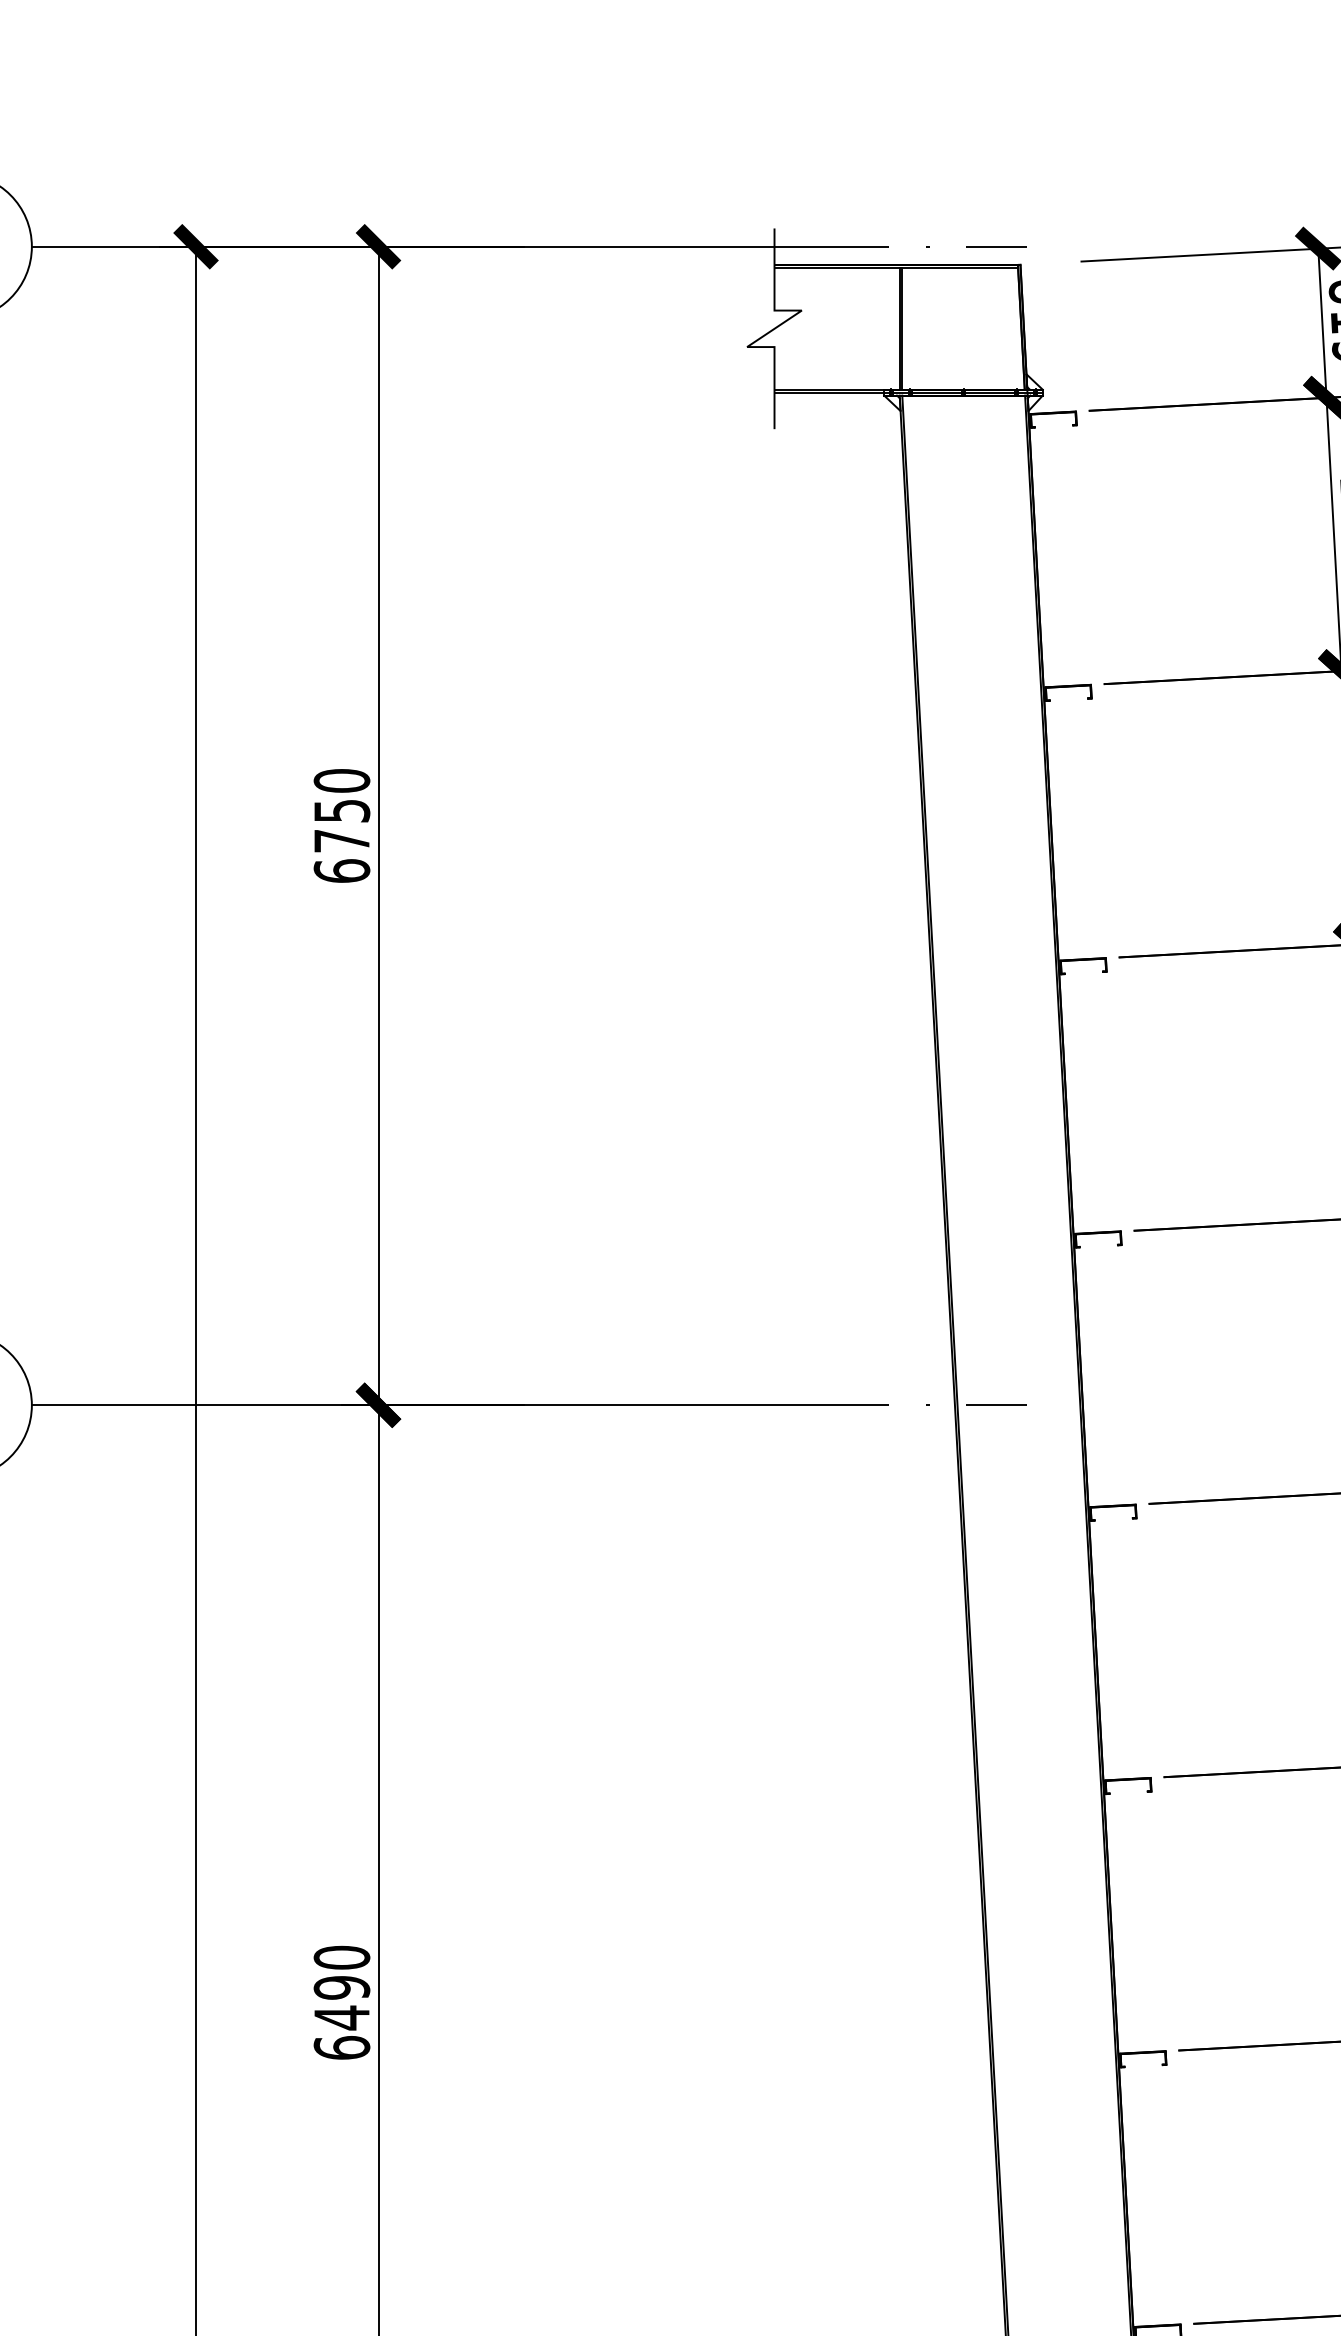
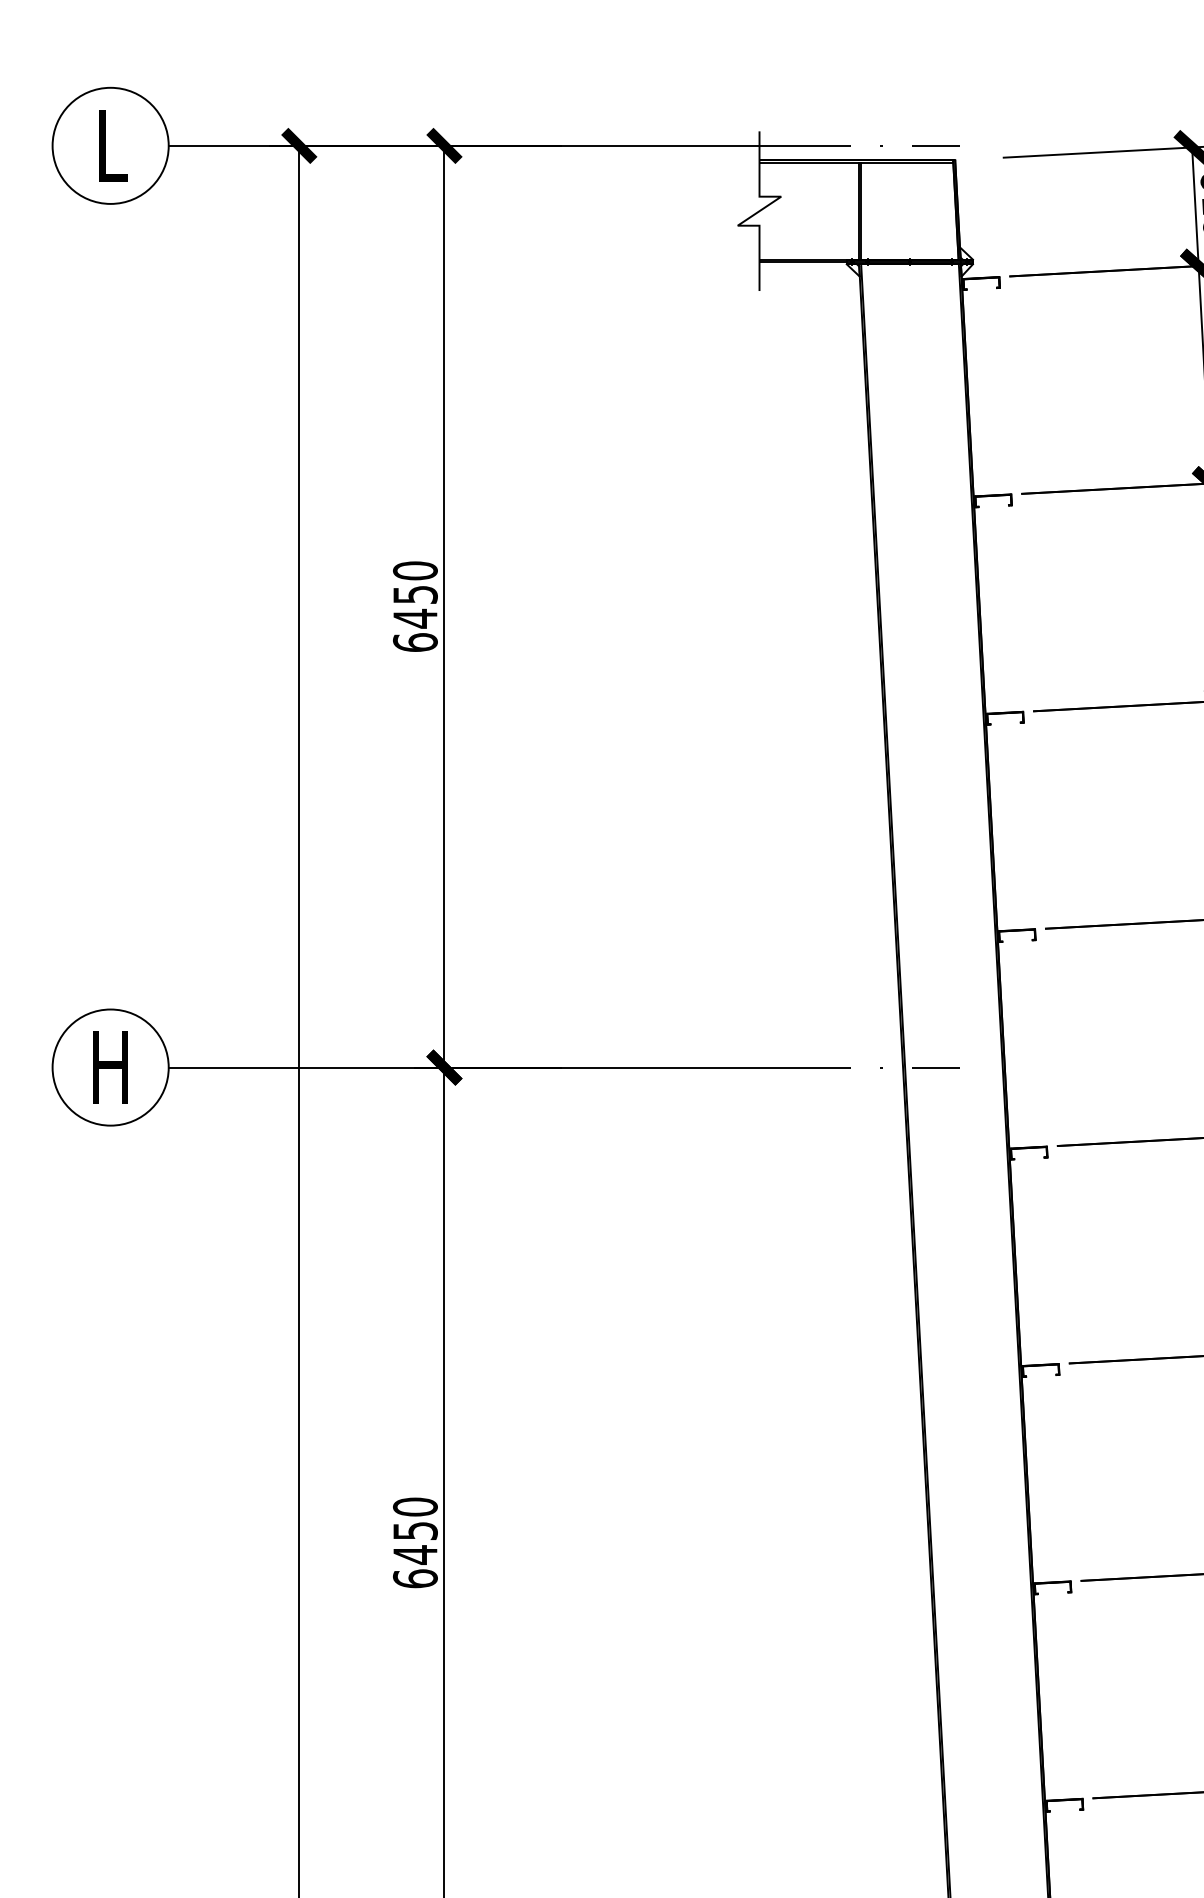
text: (342, 840) -> (415, 618), 6750 -> 6450
text: (340, 1987) -> (414, 1530), 6490 -> 6450

